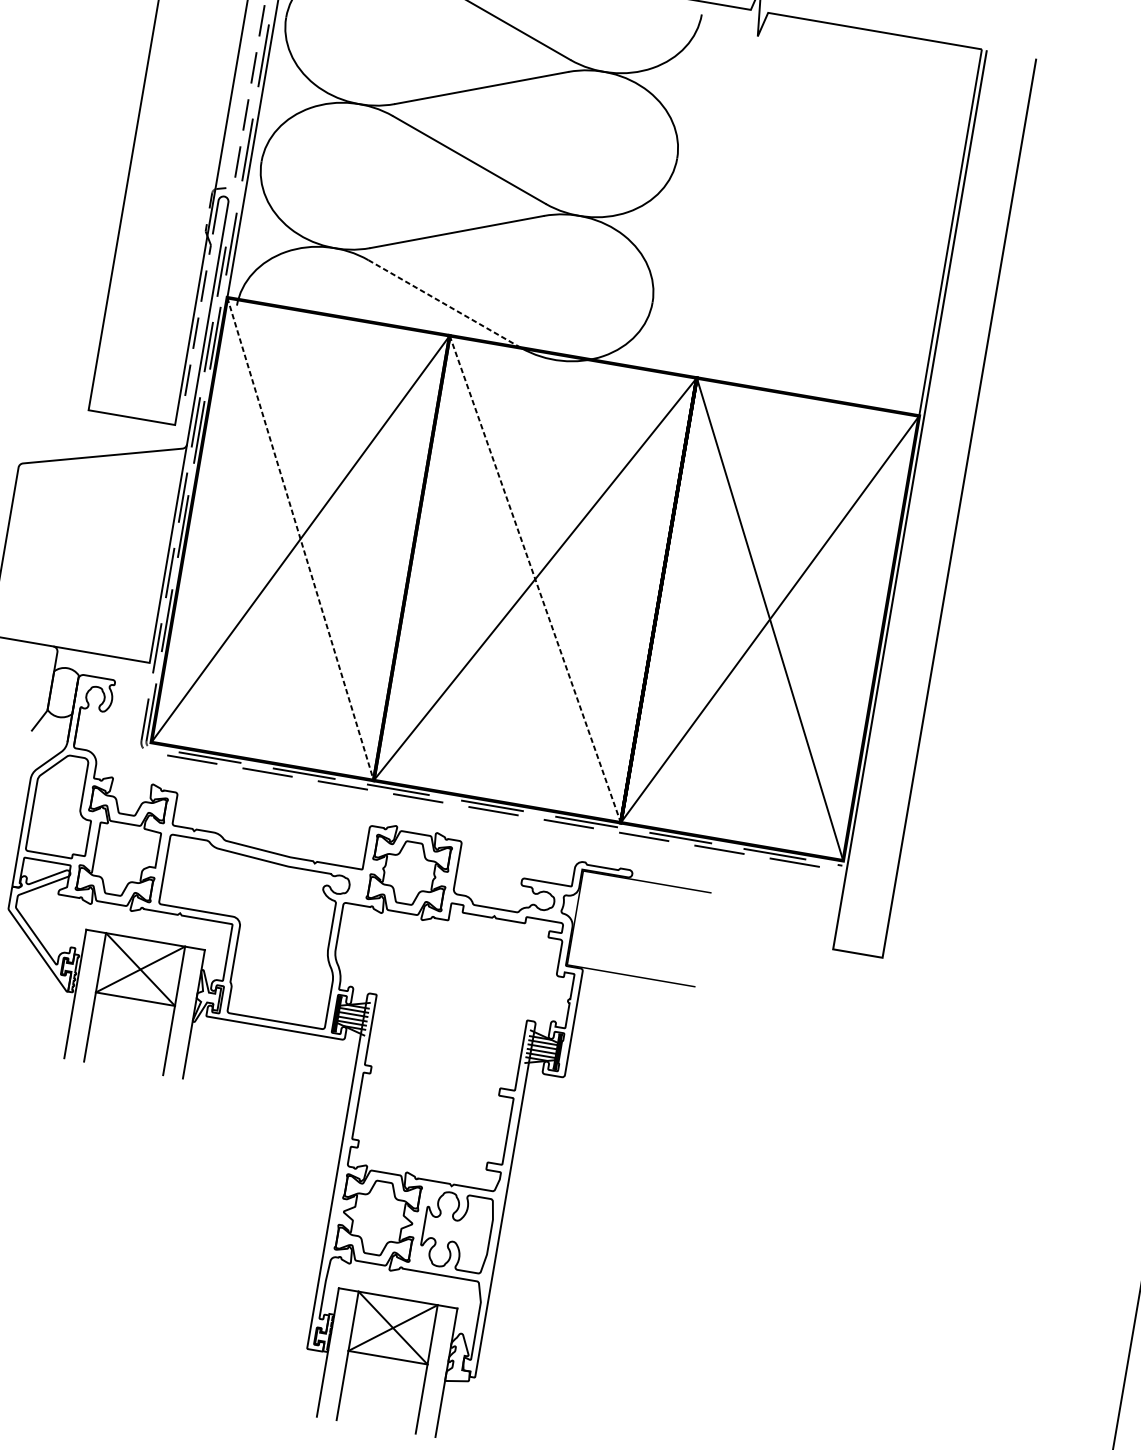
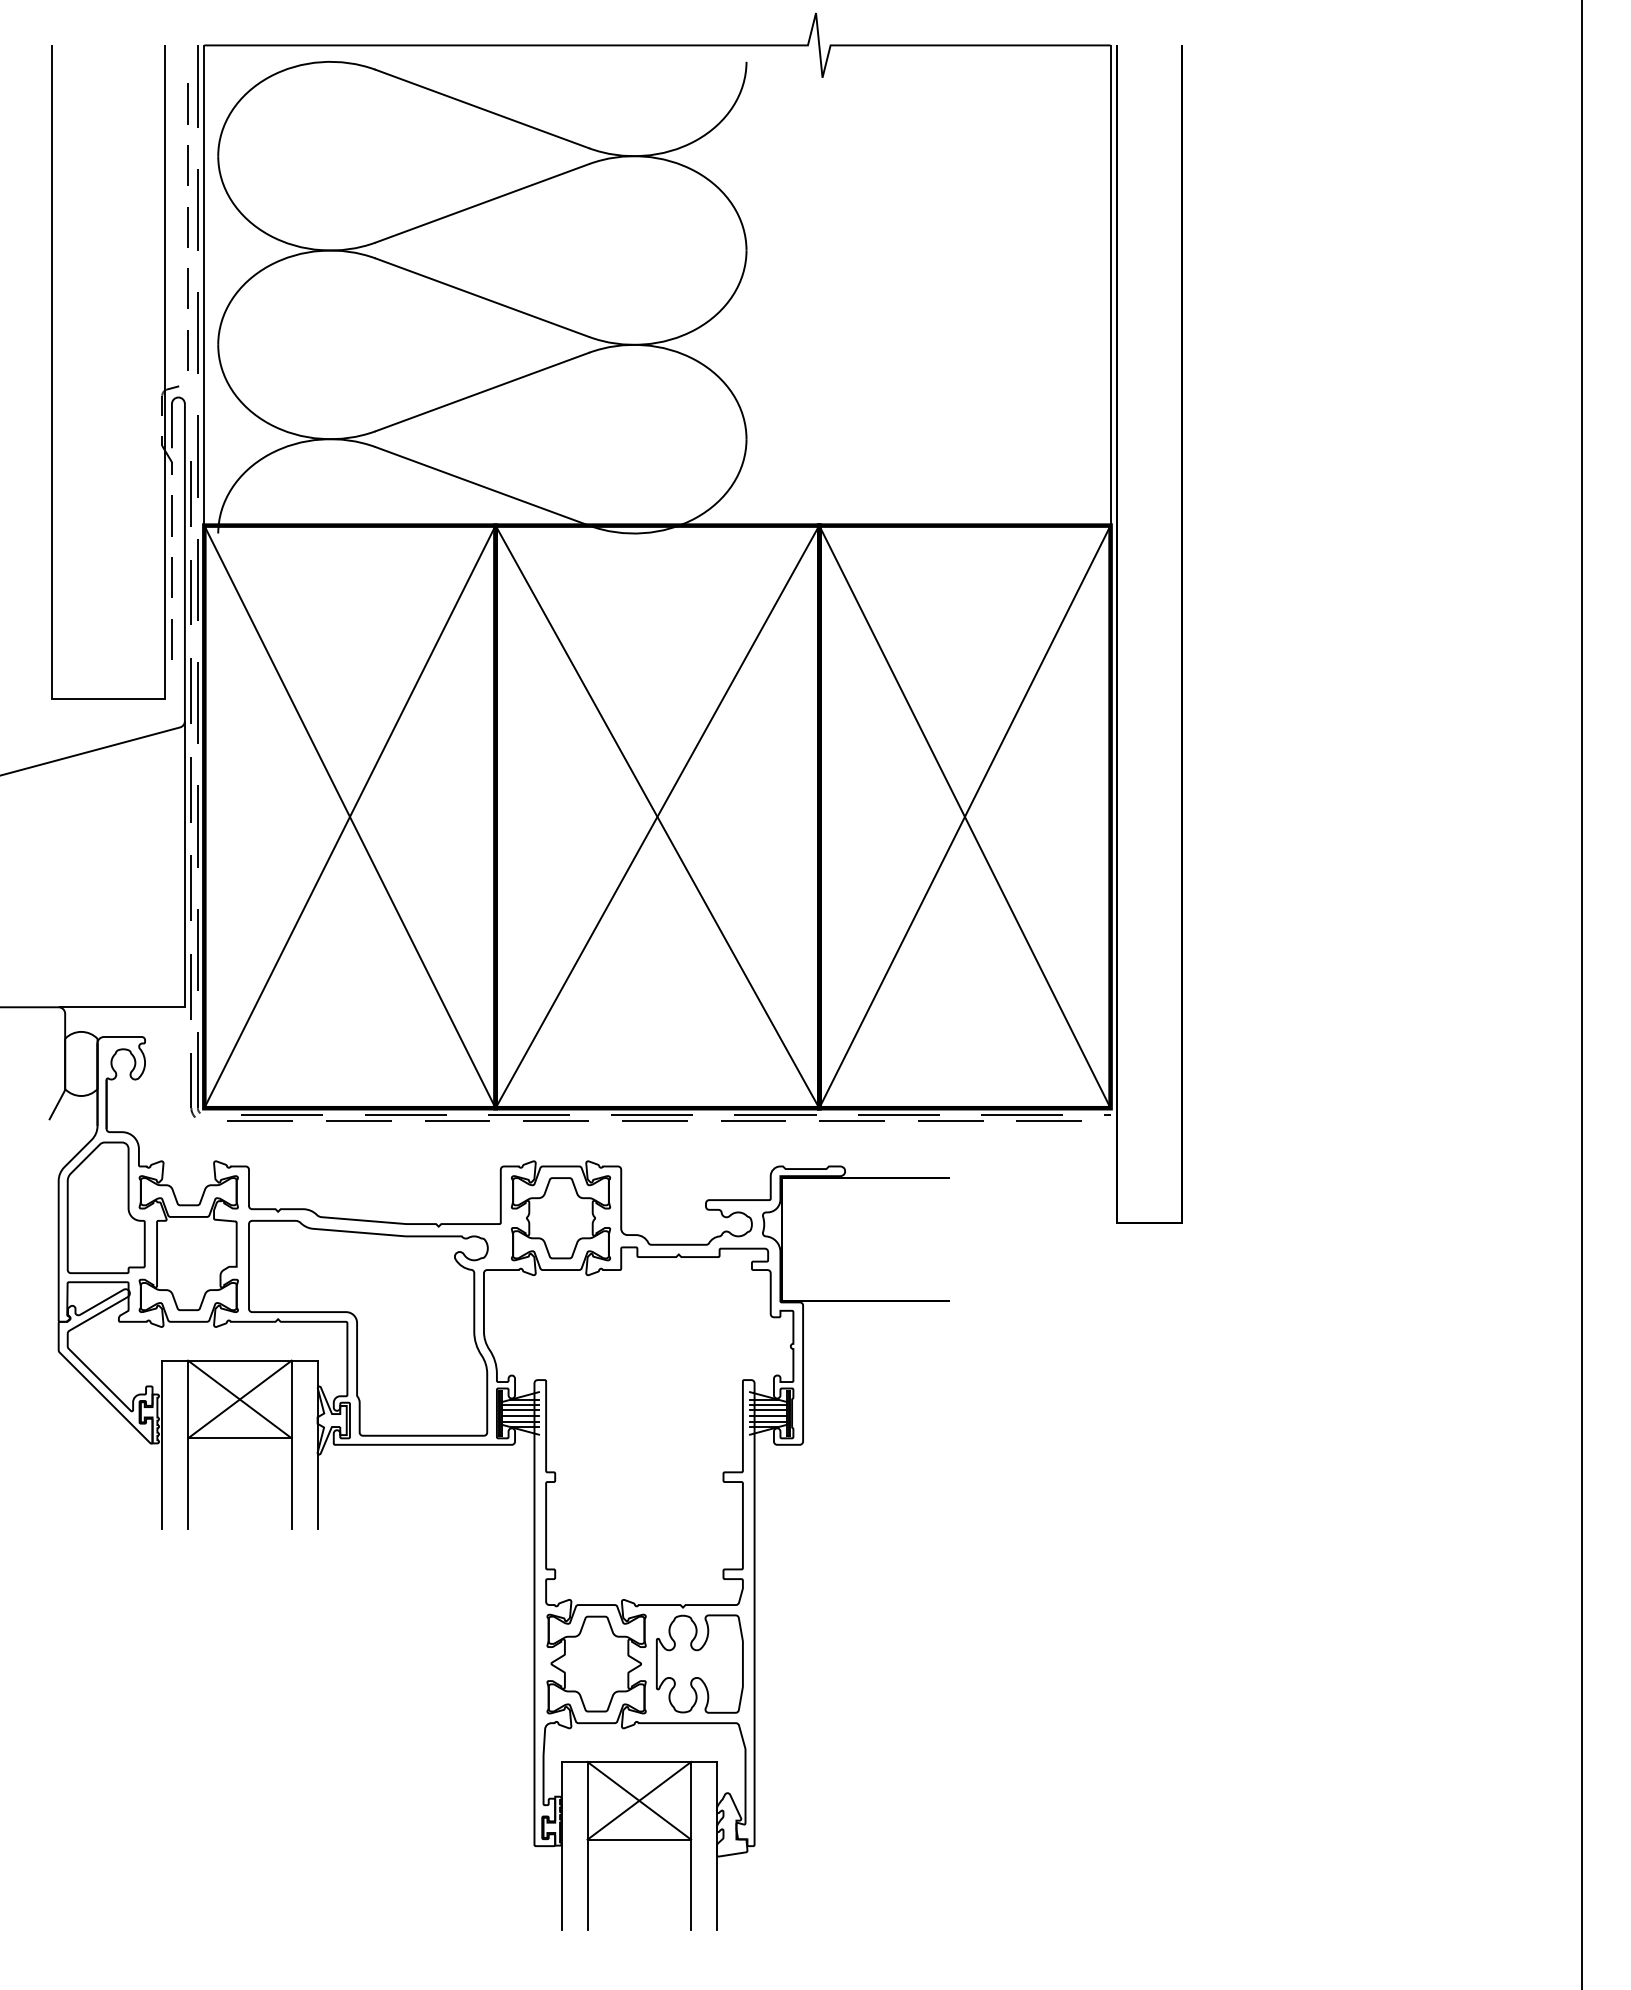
line: (444, 304) -> (482, 486), dashed -> solid
line: (300, 538) -> (349, 816), dashed -> solid
line: (535, 579) -> (657, 817), dashed -> solid

